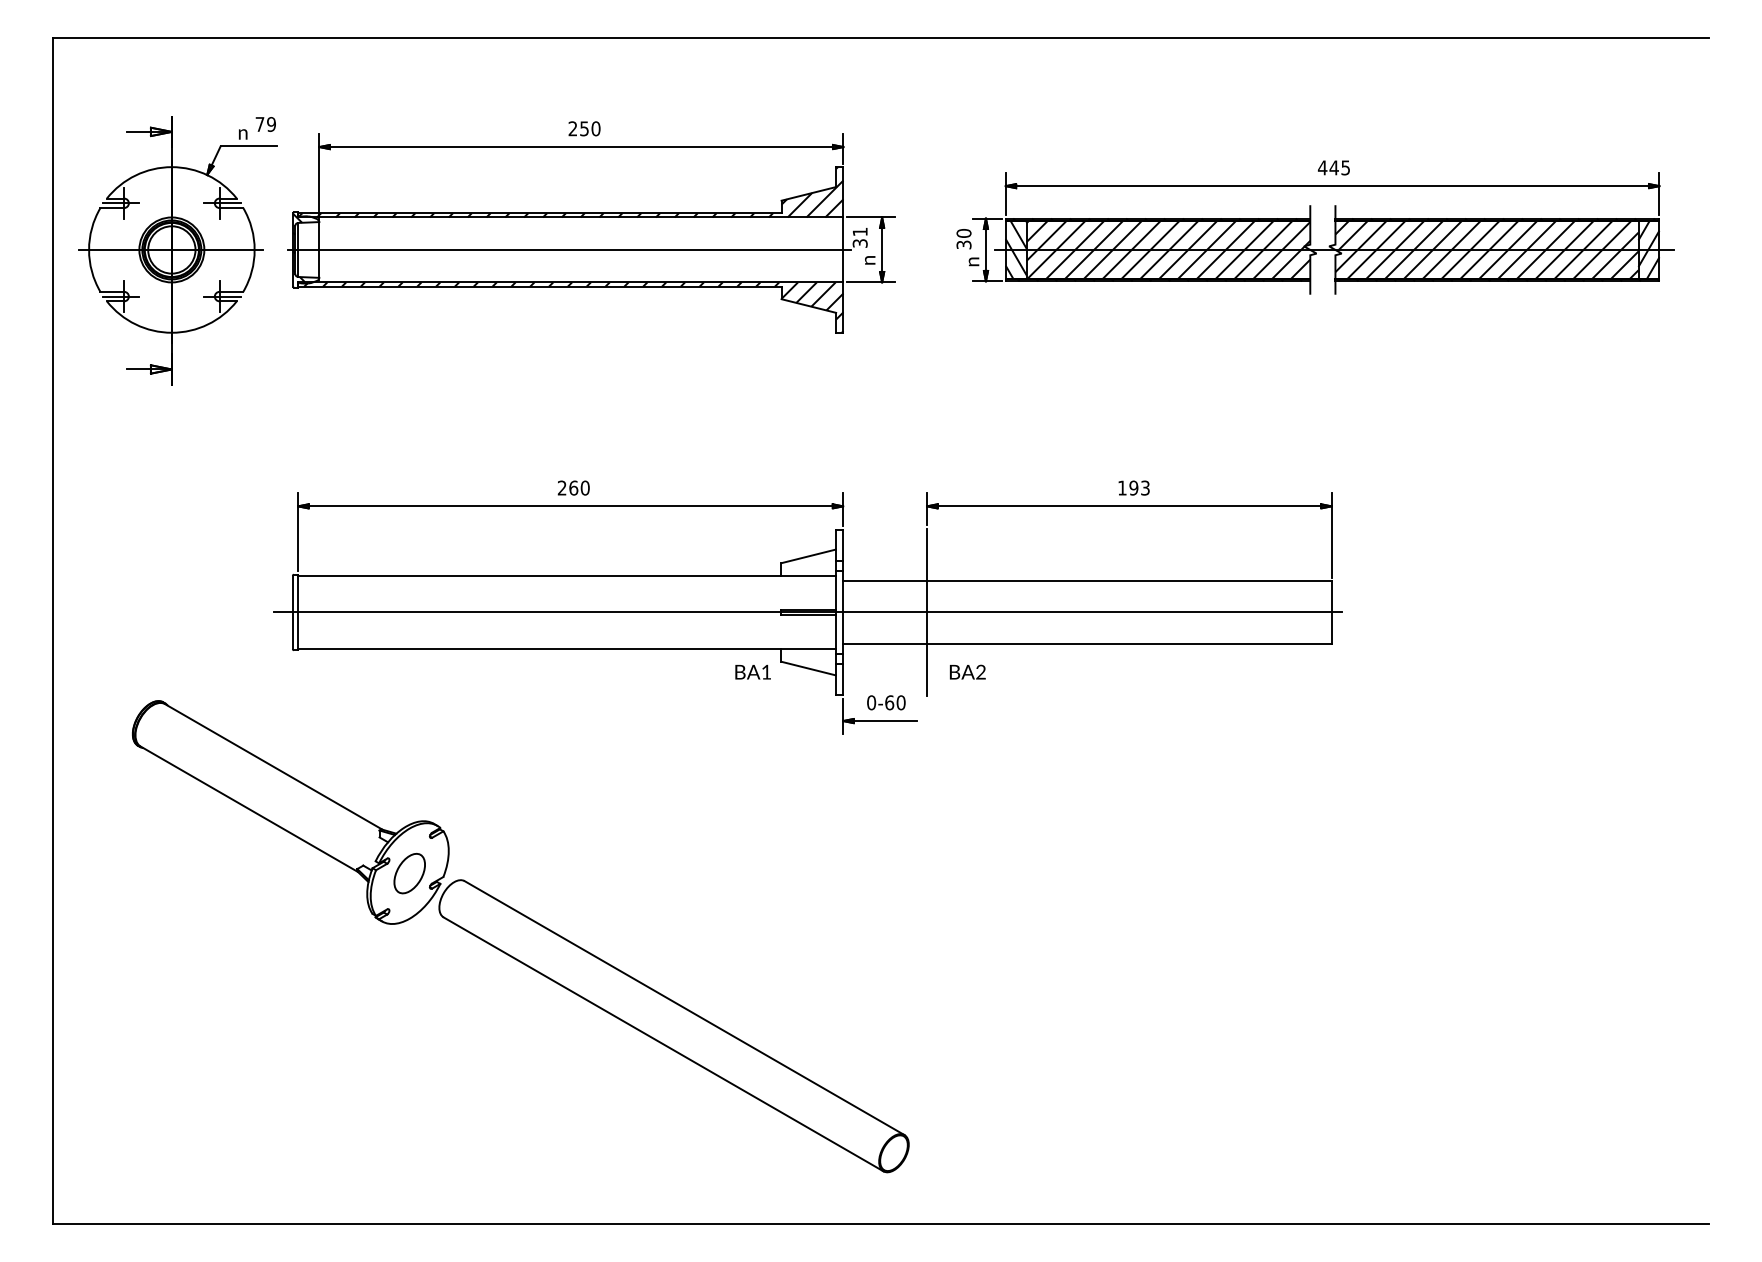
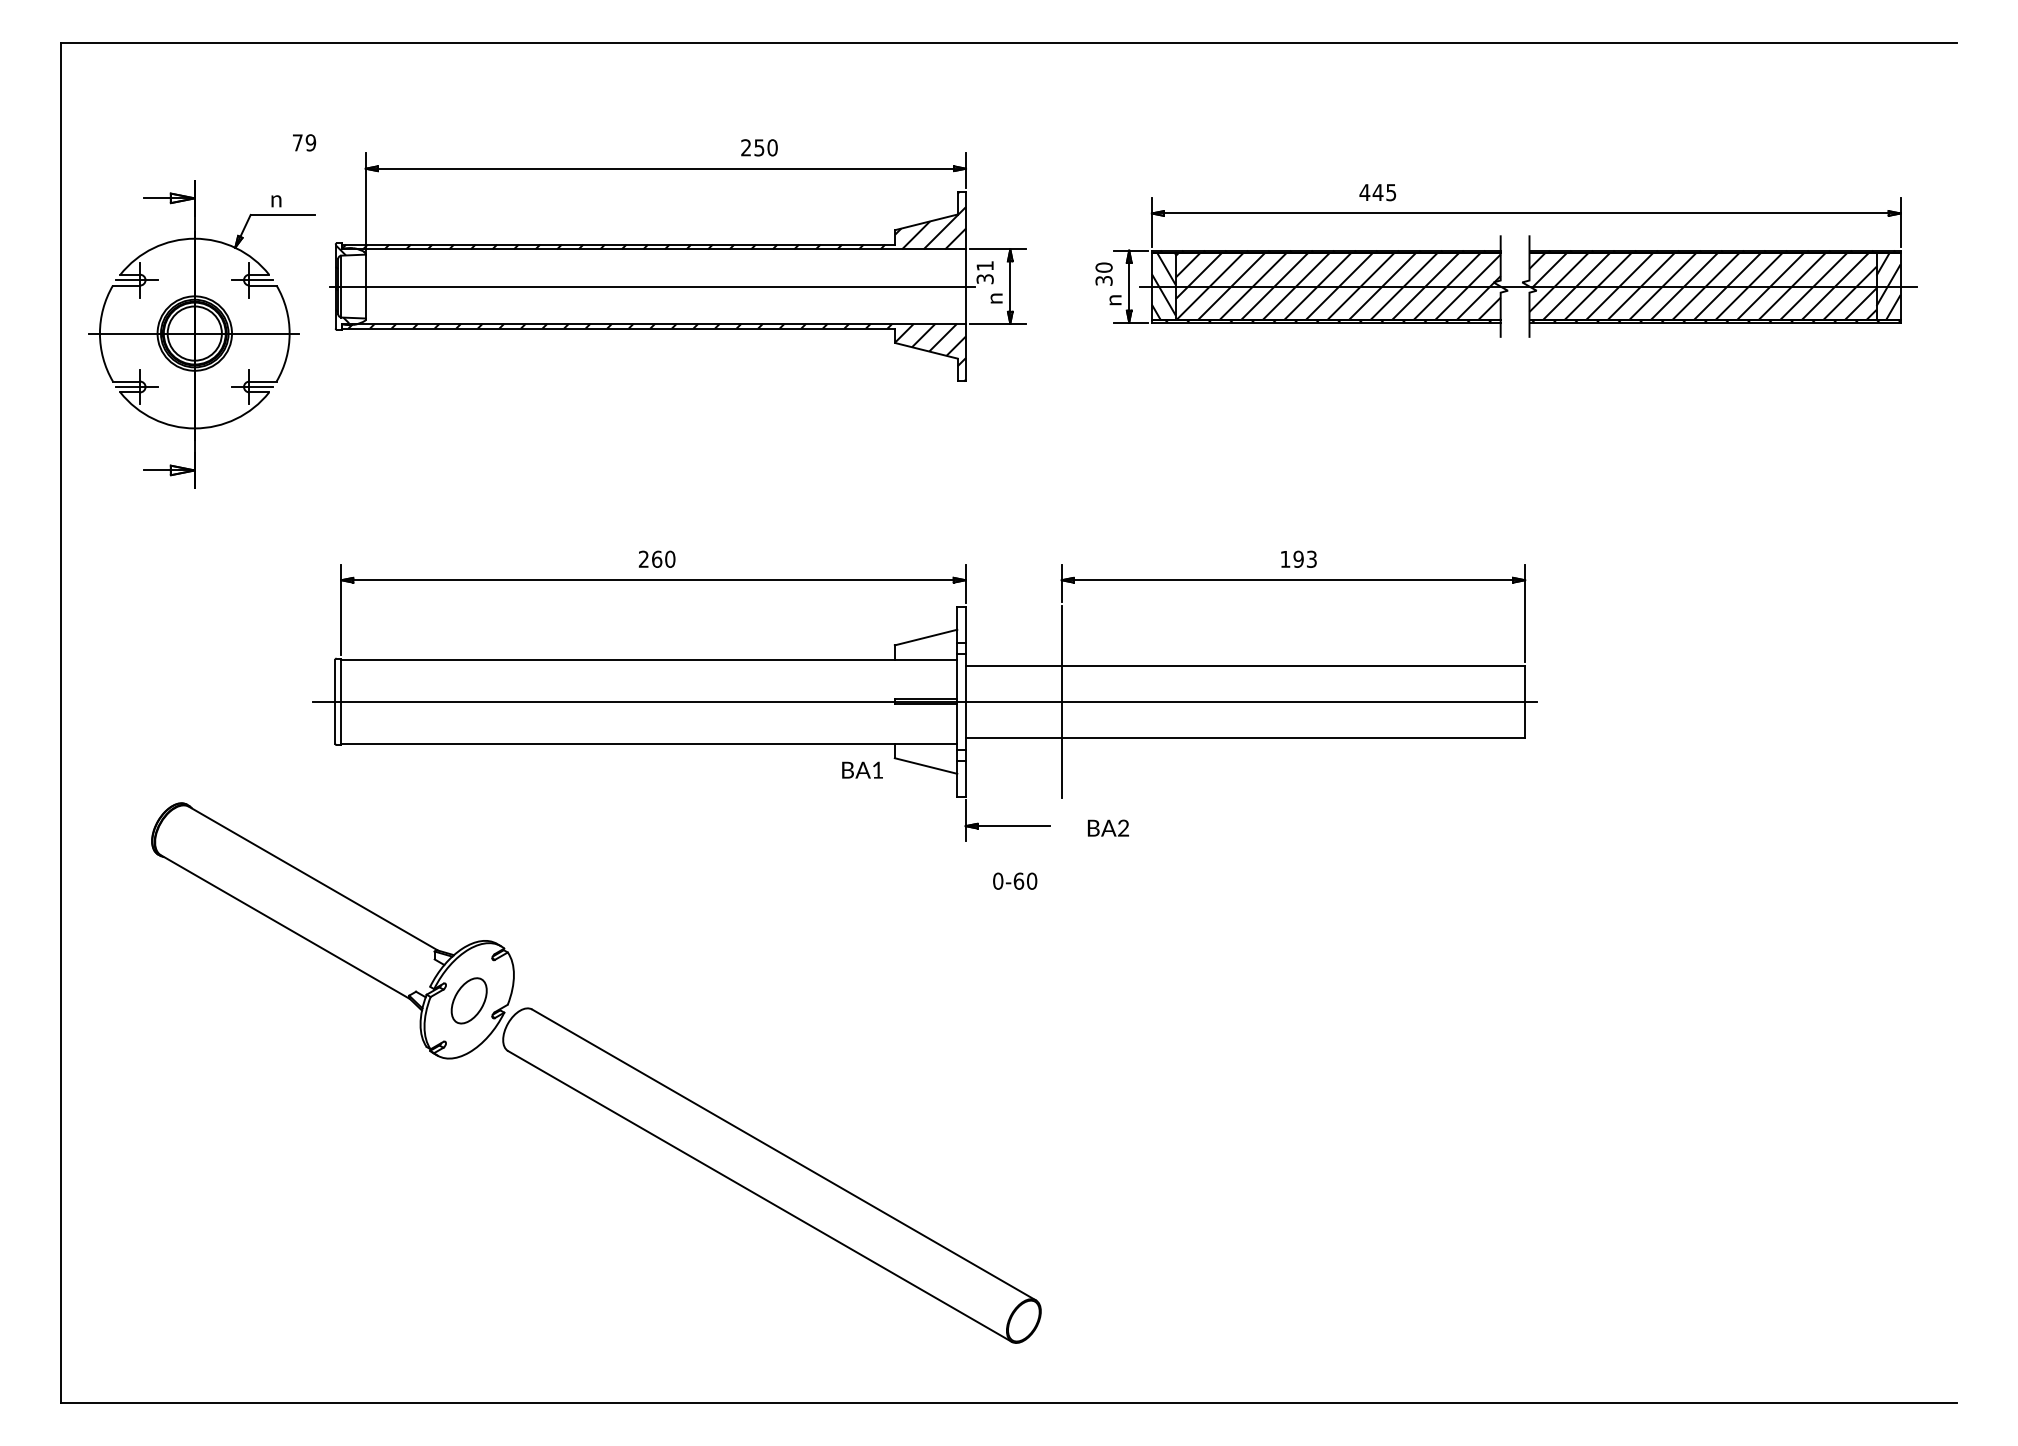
text: (584, 128) -> (759, 147), moved
text: (1333, 167) -> (1377, 192), moved
part: (177, 250) -> (201, 334), moved
text: (967, 671) -> (1108, 827), moved
text: (886, 702) -> (1015, 880), moved

